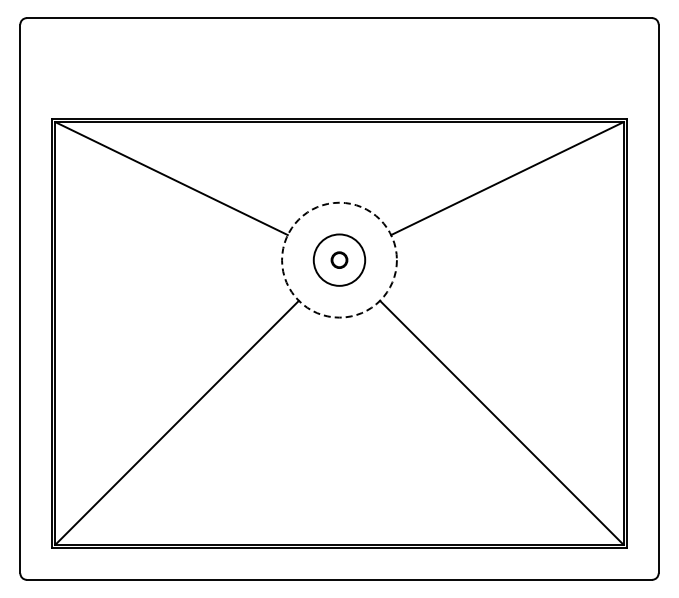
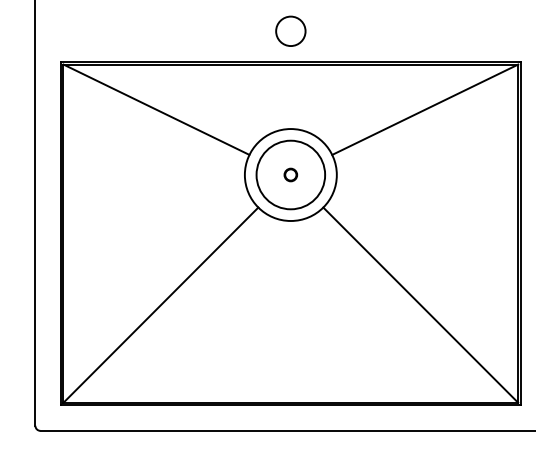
circle: (339, 80) -> (290, 31), added
circle: (339, 259) -> (290, 174), dashed -> solid
circle: (339, 260) -> (290, 175), size x1.67

